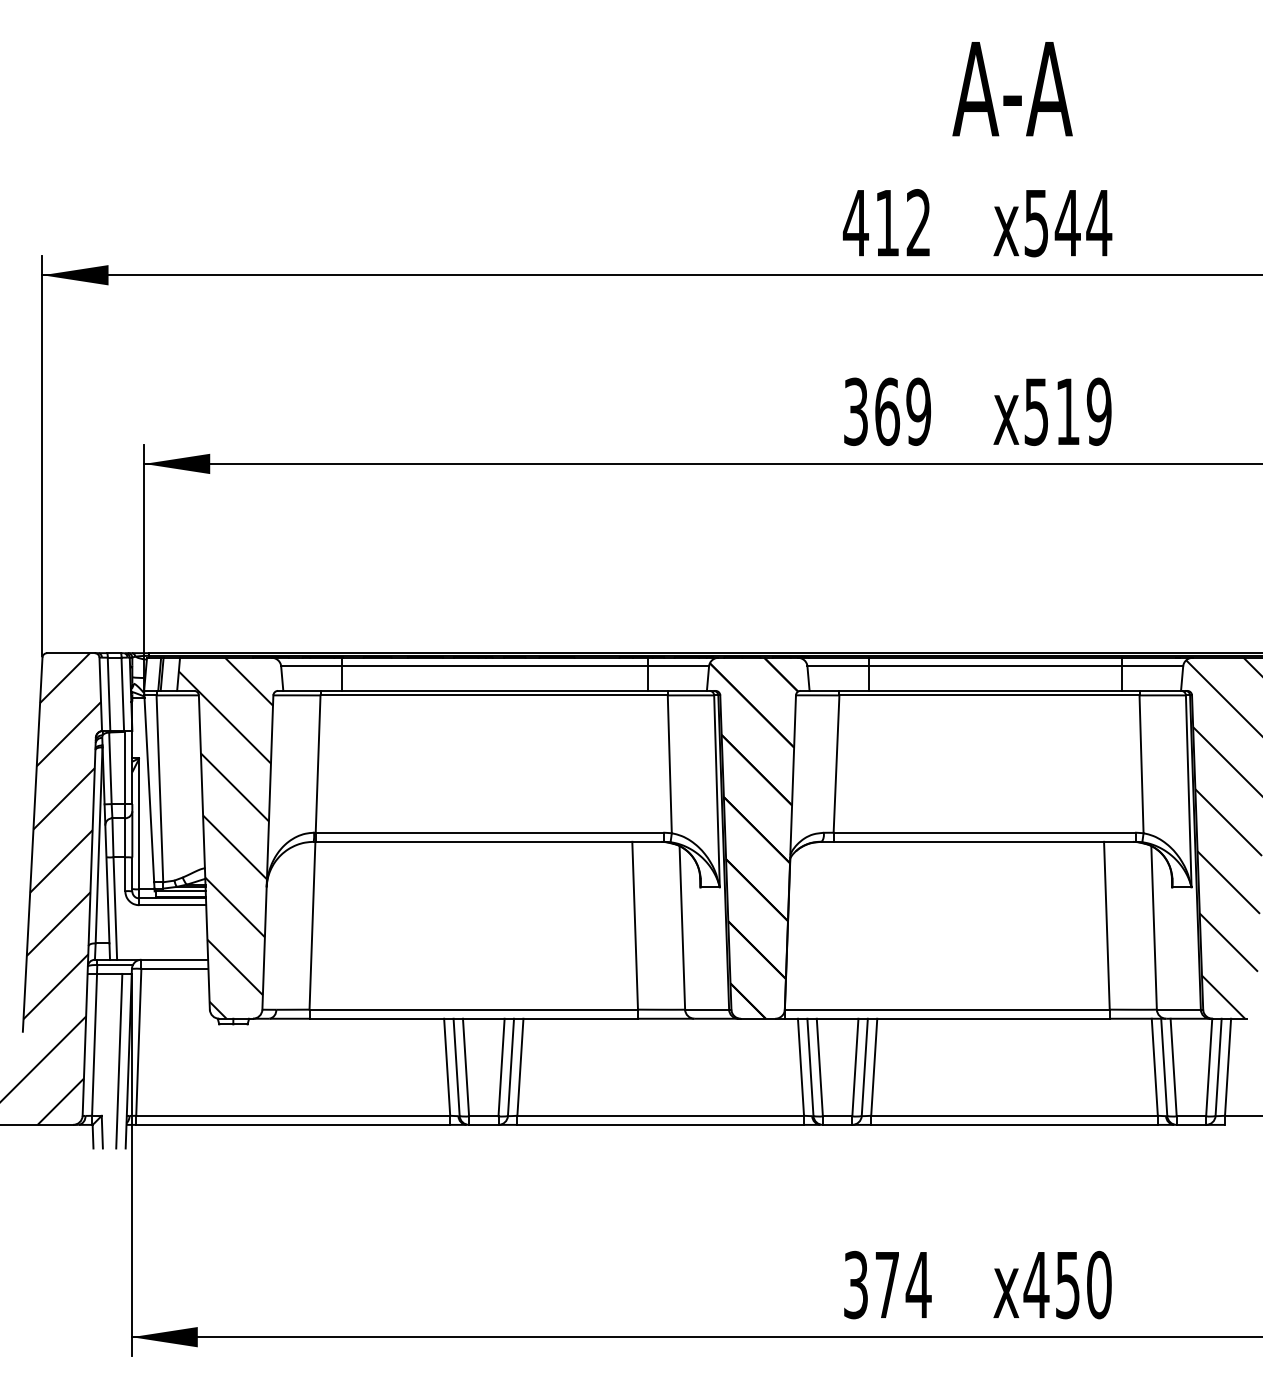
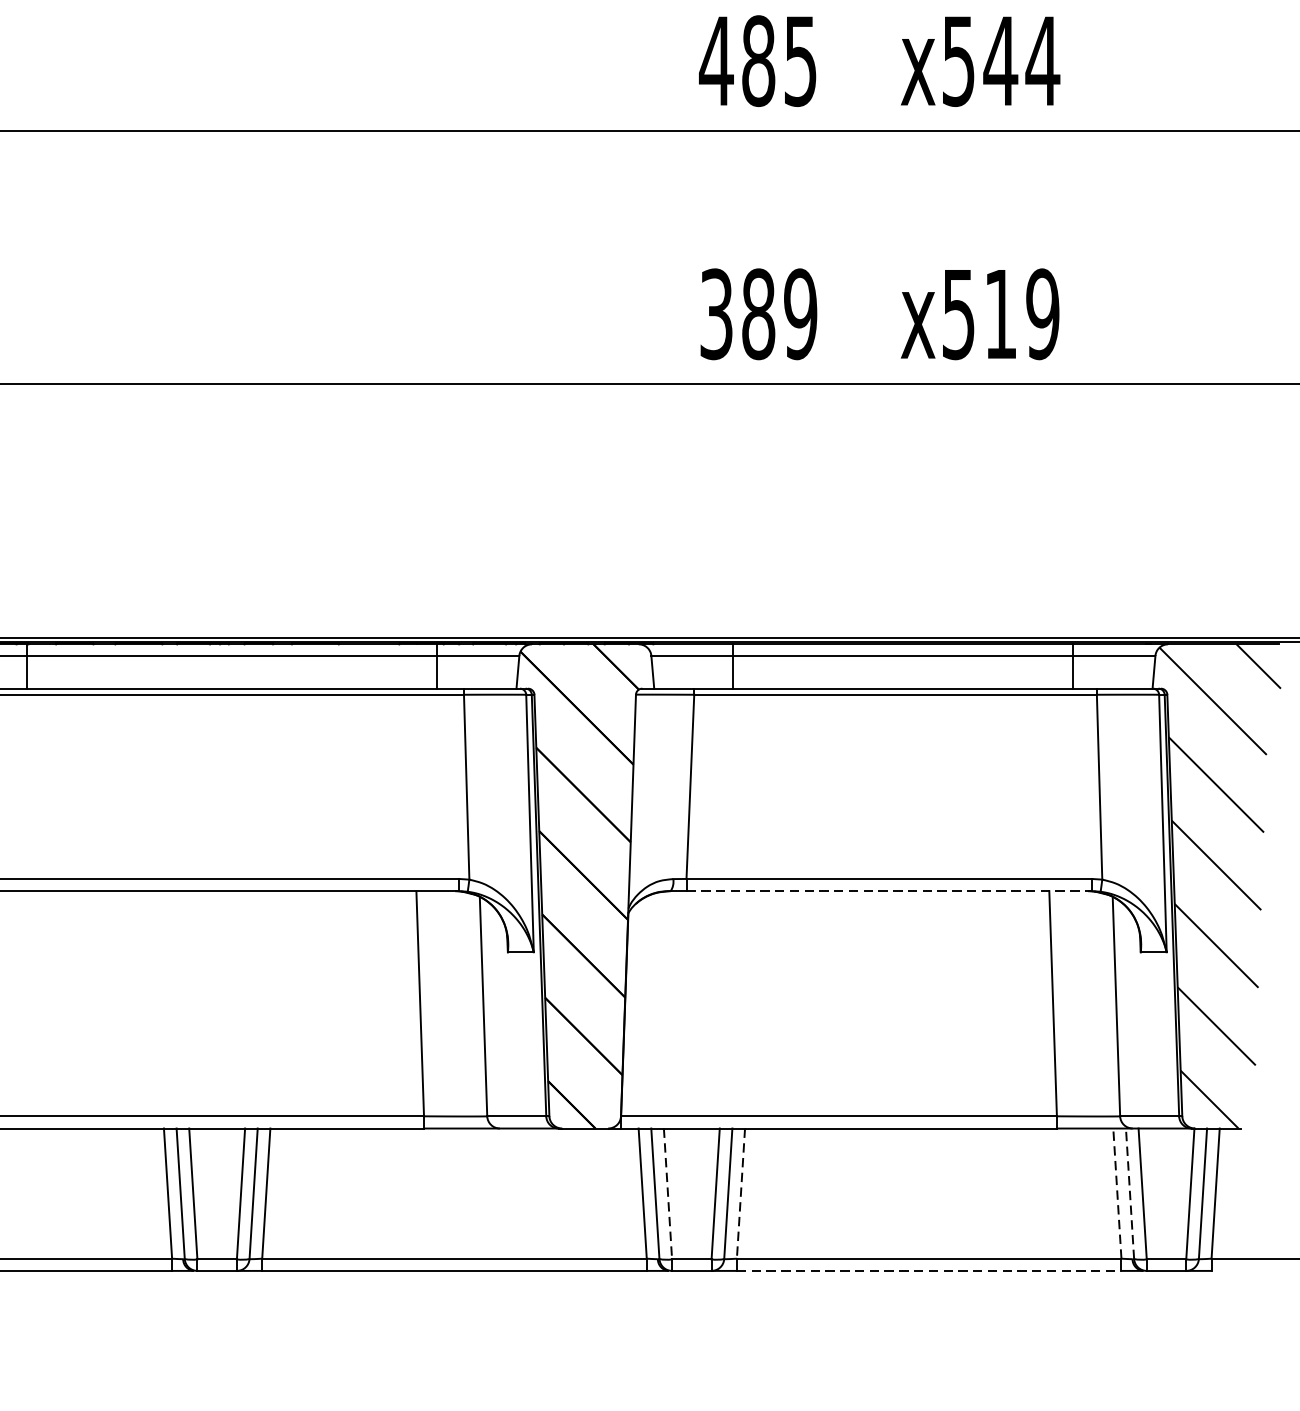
text: (902, 223) -> (778, 61), 412 -> 485
text: (887, 411) -> (758, 313), 369 -> 389
line: (985, 841) -> (890, 890), solid -> dashed
line: (819, 1067) -> (667, 1193), solid -> dashed
line: (874, 1067) -> (741, 1193), solid -> dashed
line: (1154, 1067) -> (1116, 1193), solid -> dashed
line: (1164, 1067) -> (1130, 1193), solid -> dashed
line: (1015, 1124) -> (930, 1270), solid -> dashed

